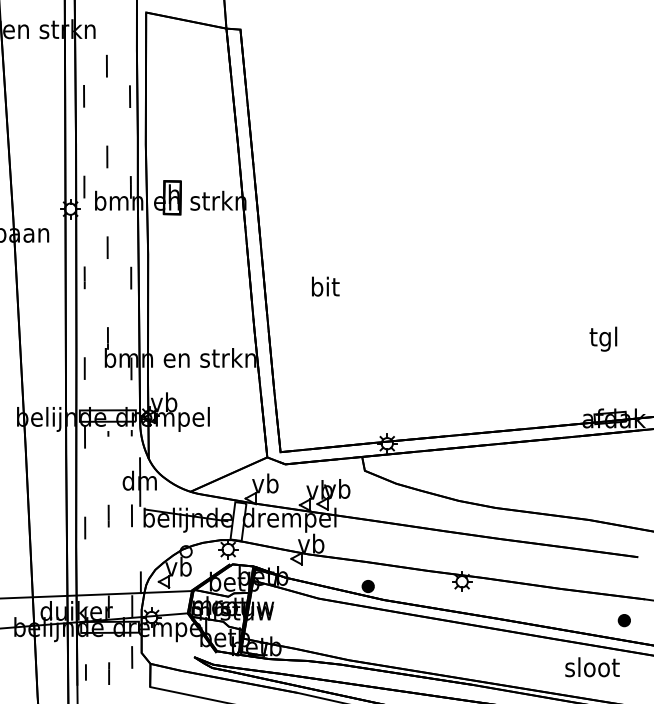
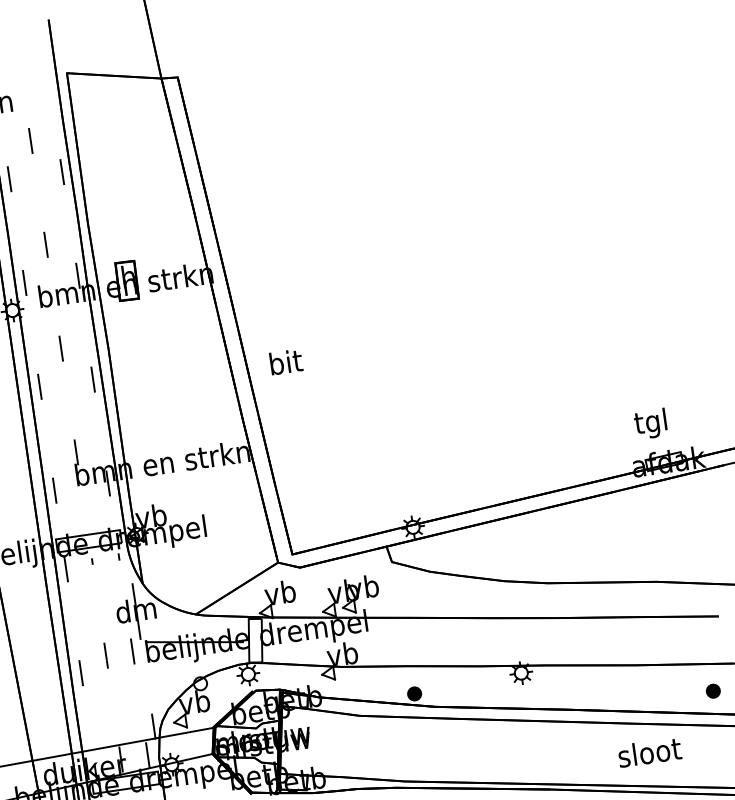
text: (325, 286) -> (285, 361), moved
text: (603, 338) -> (650, 423), moved
text: (592, 667) -> (649, 752), moved

